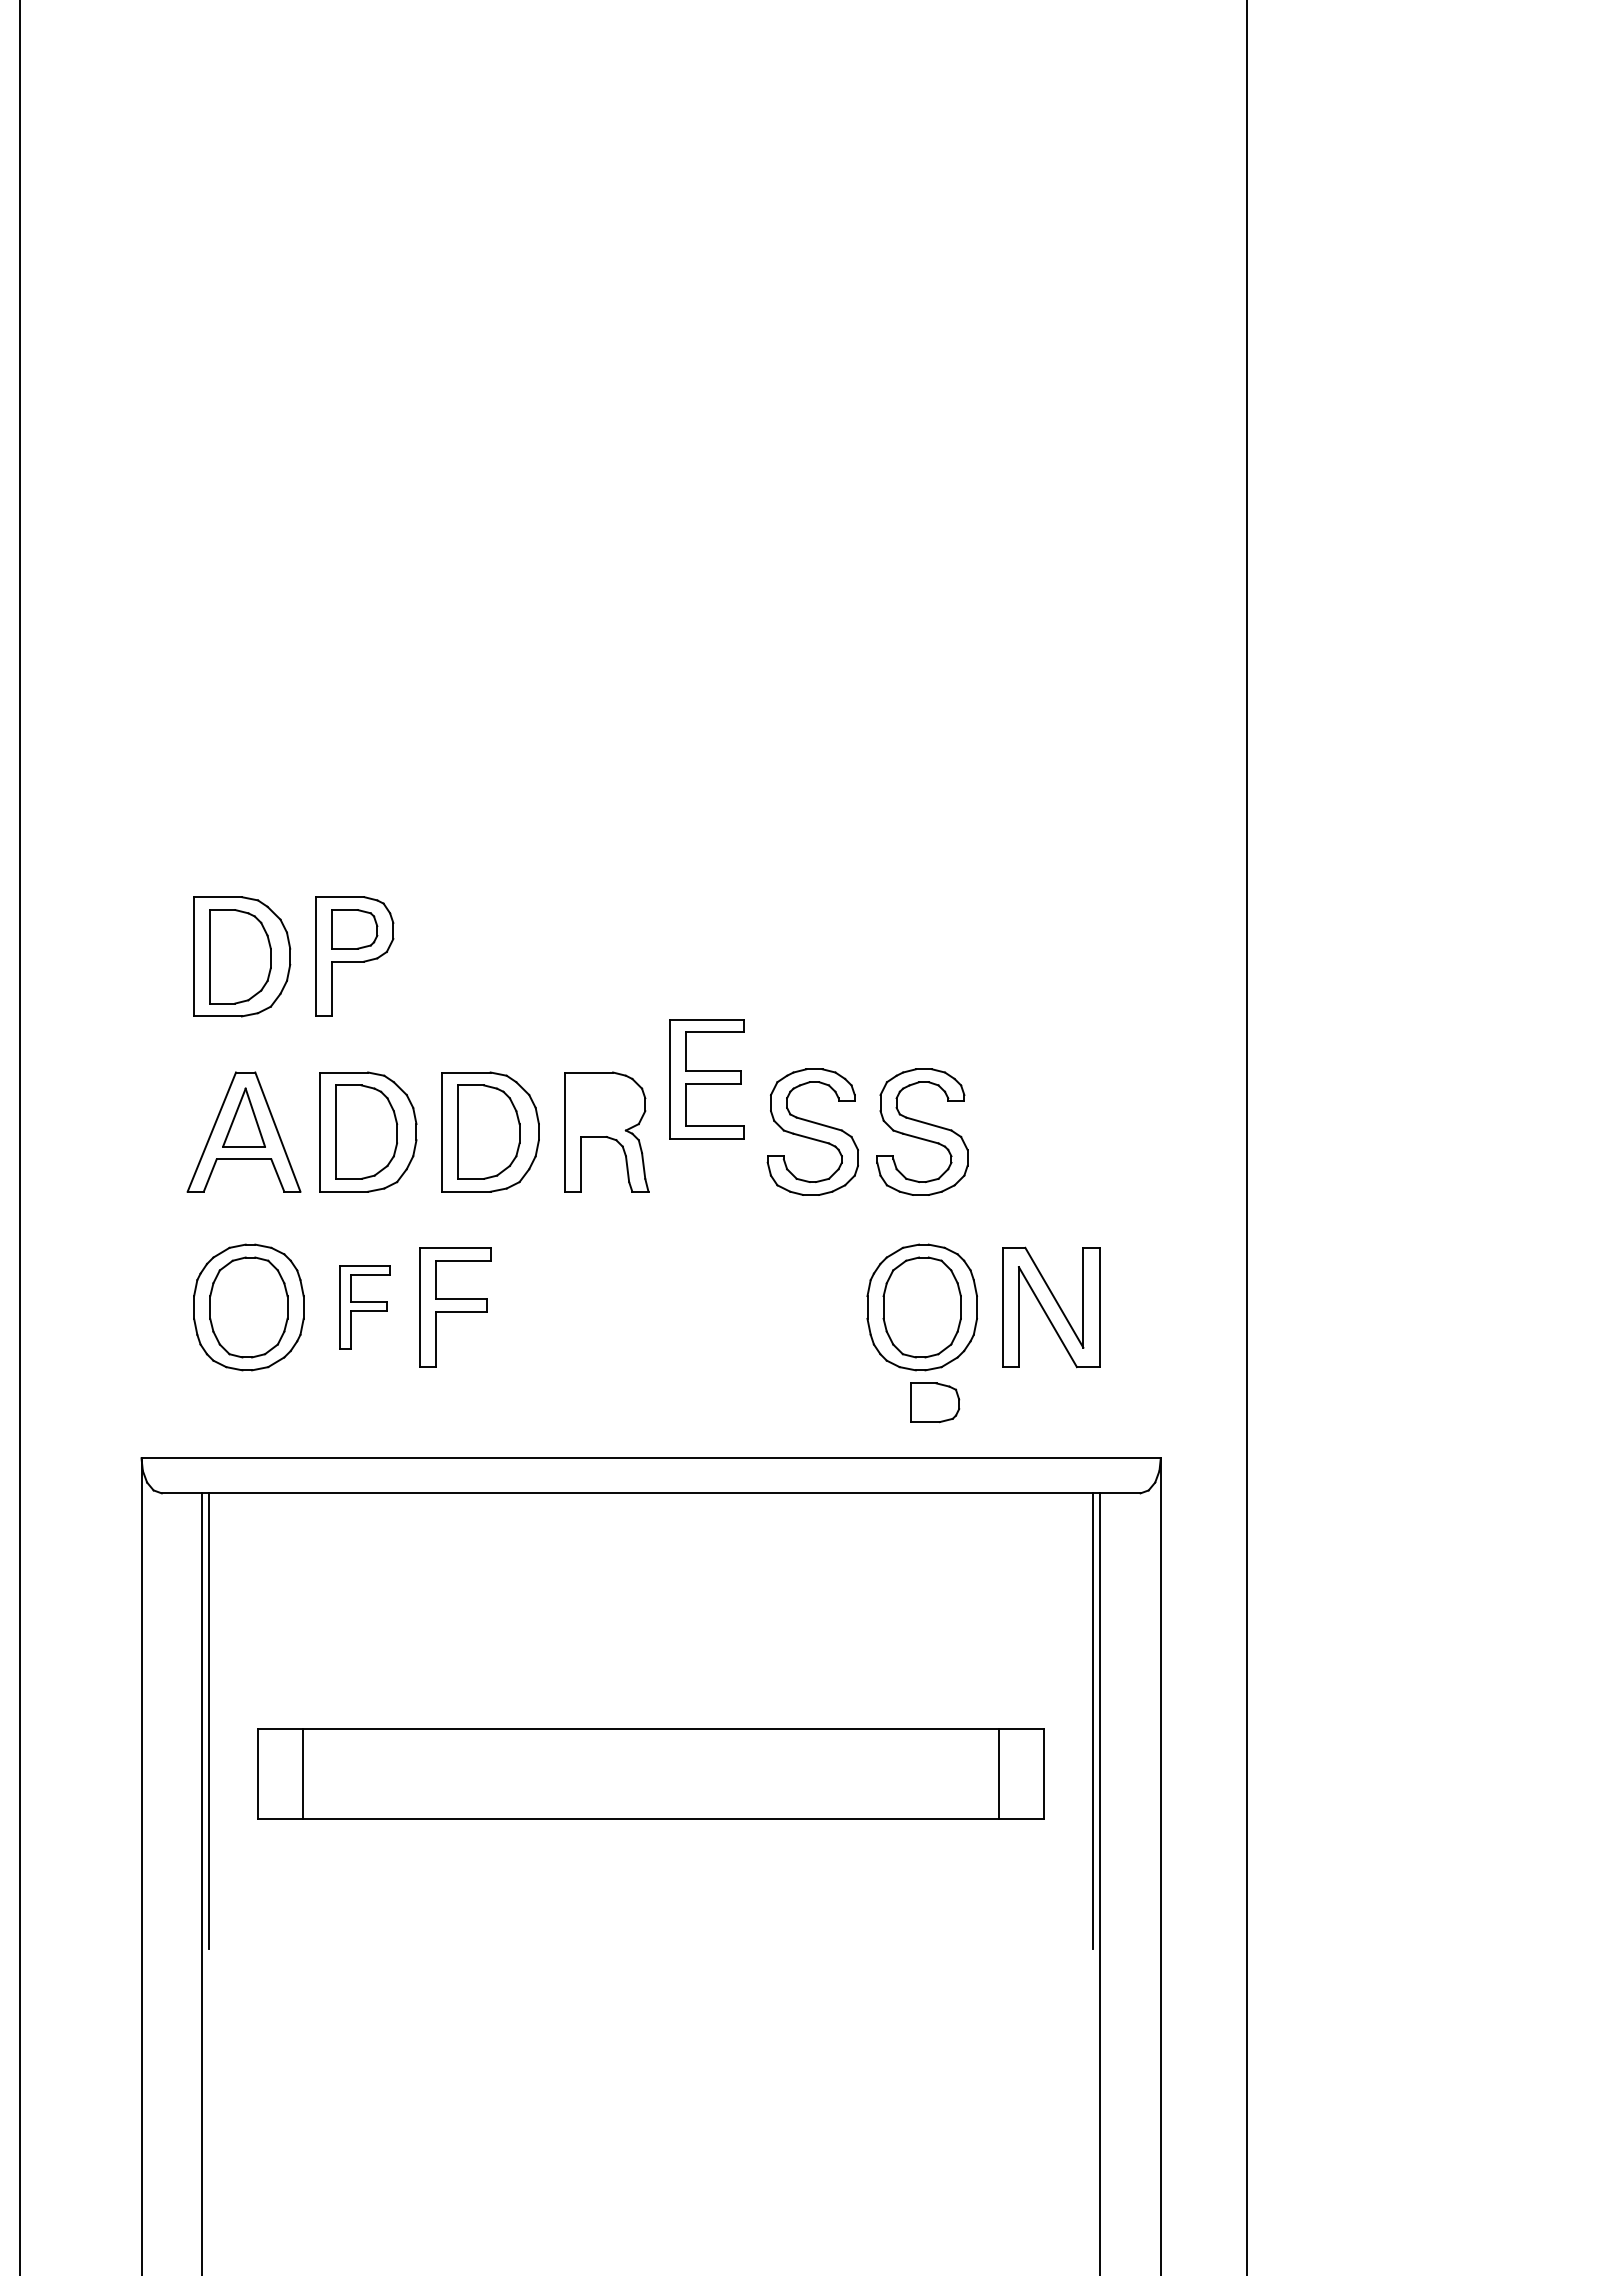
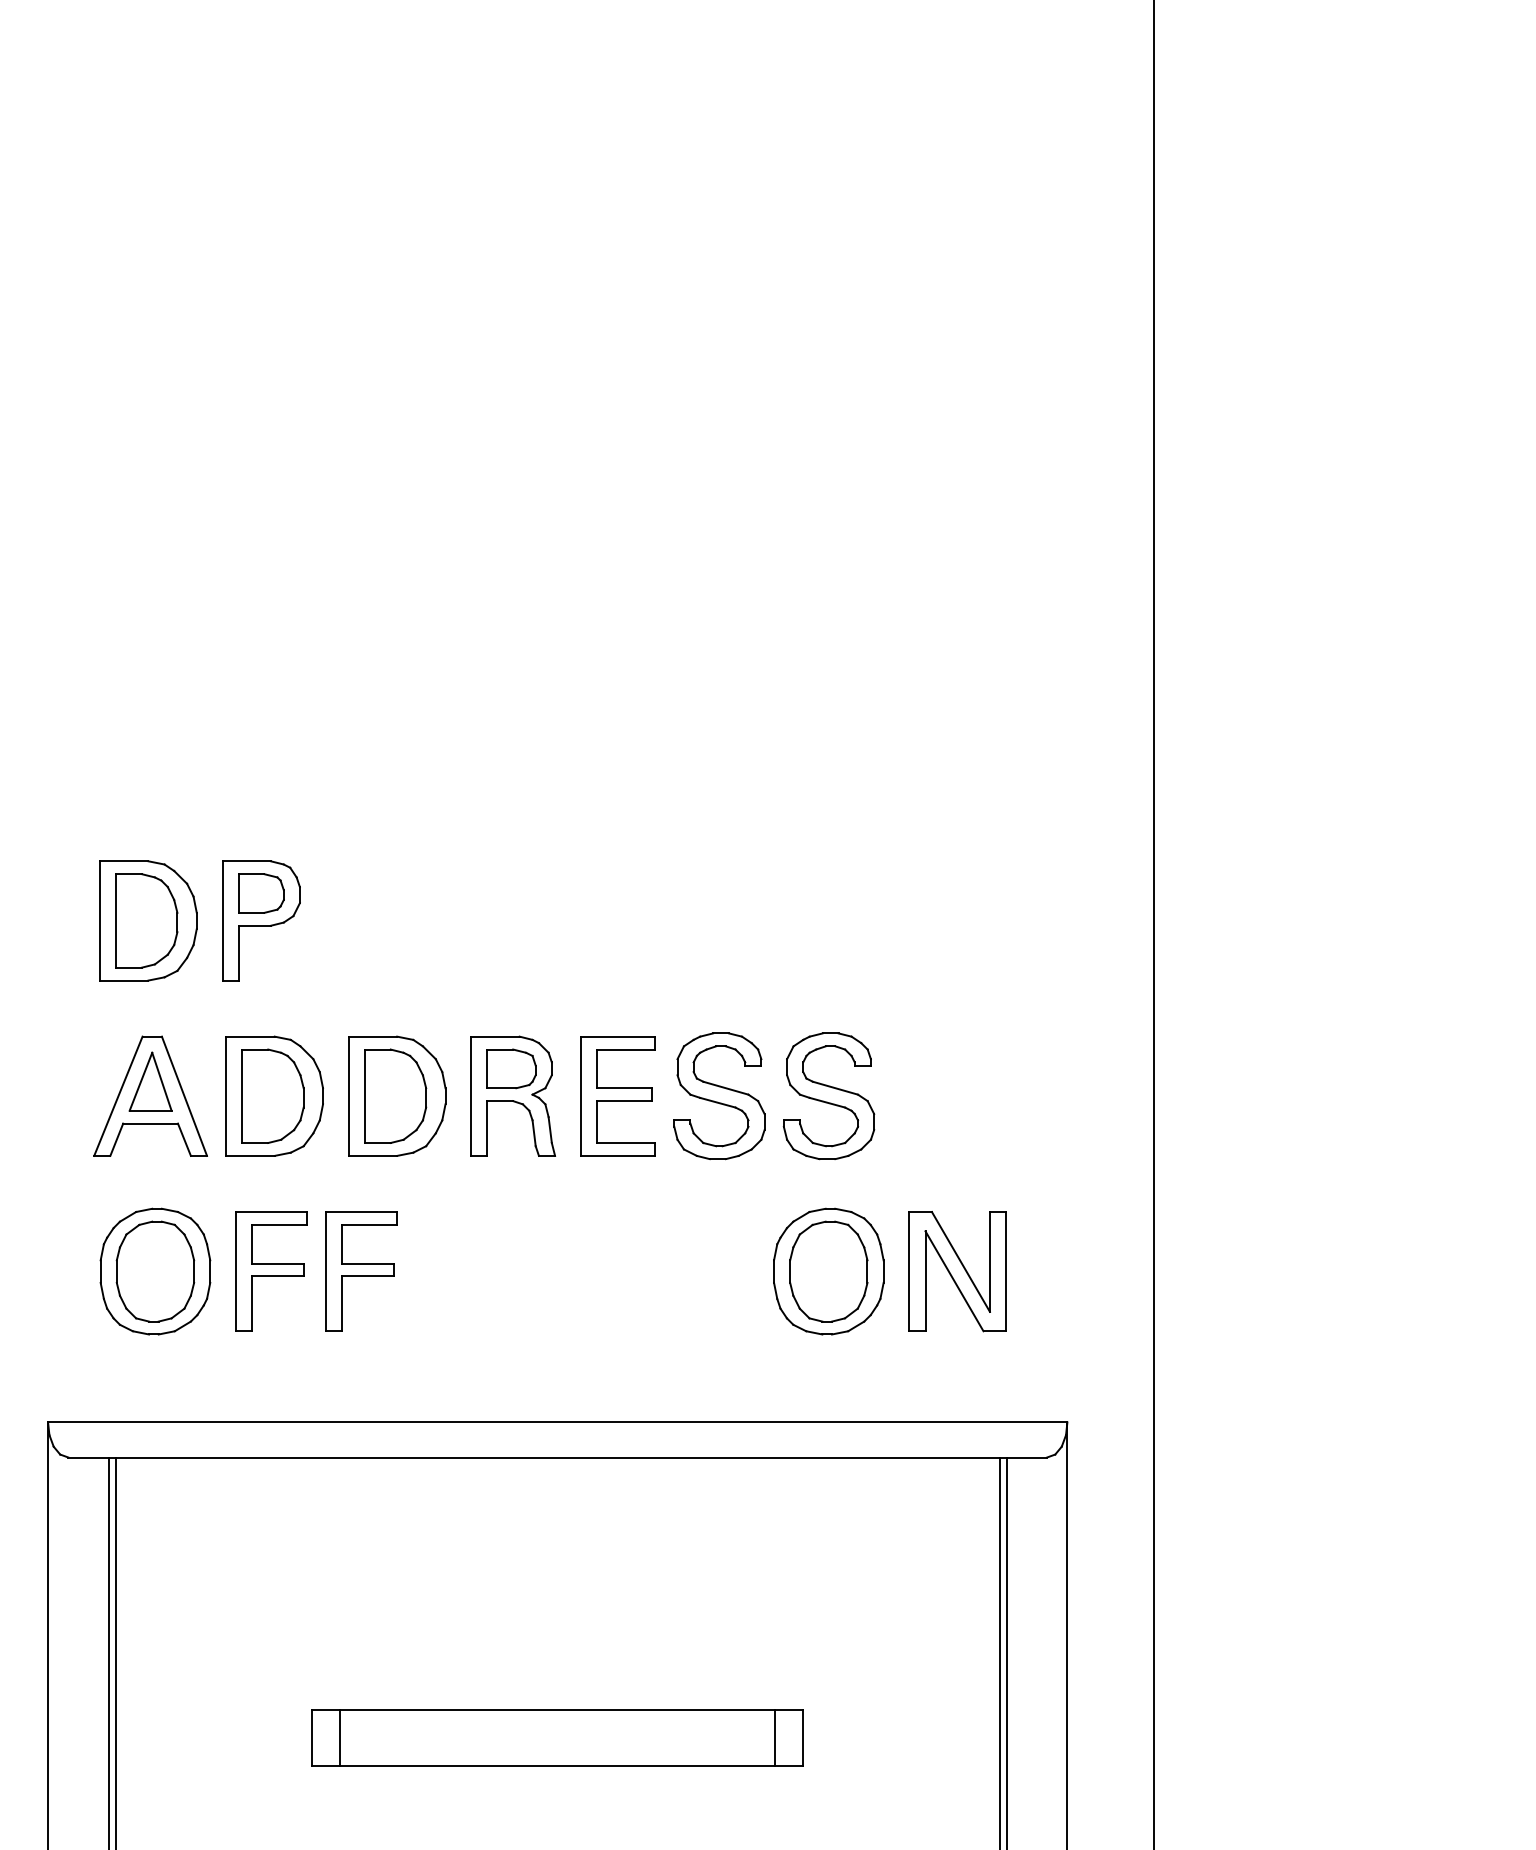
part: (706, 1079) -> (617, 1096), moved
part: (364, 1307) -> (271, 1271), size x1.43
part: (935, 1402) -> (512, 1068), moved
part: (651, 1773) -> (558, 1737), size x0.62

